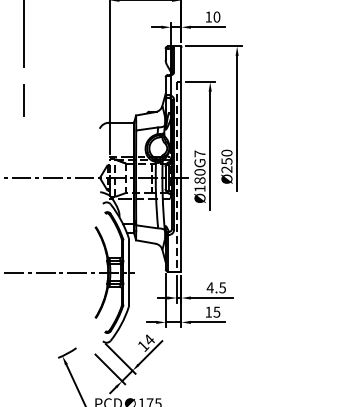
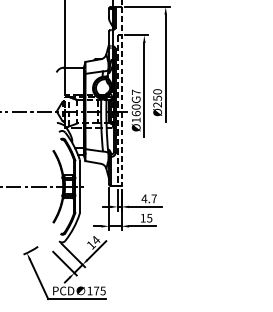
line: (181, 159) -> (121, 96), solid -> dashed
text: (199, 180) -> (135, 113), Ø180G7 -> Ø160G7
text: (222, 287) -> (154, 198), 4.5 -> 4.7

